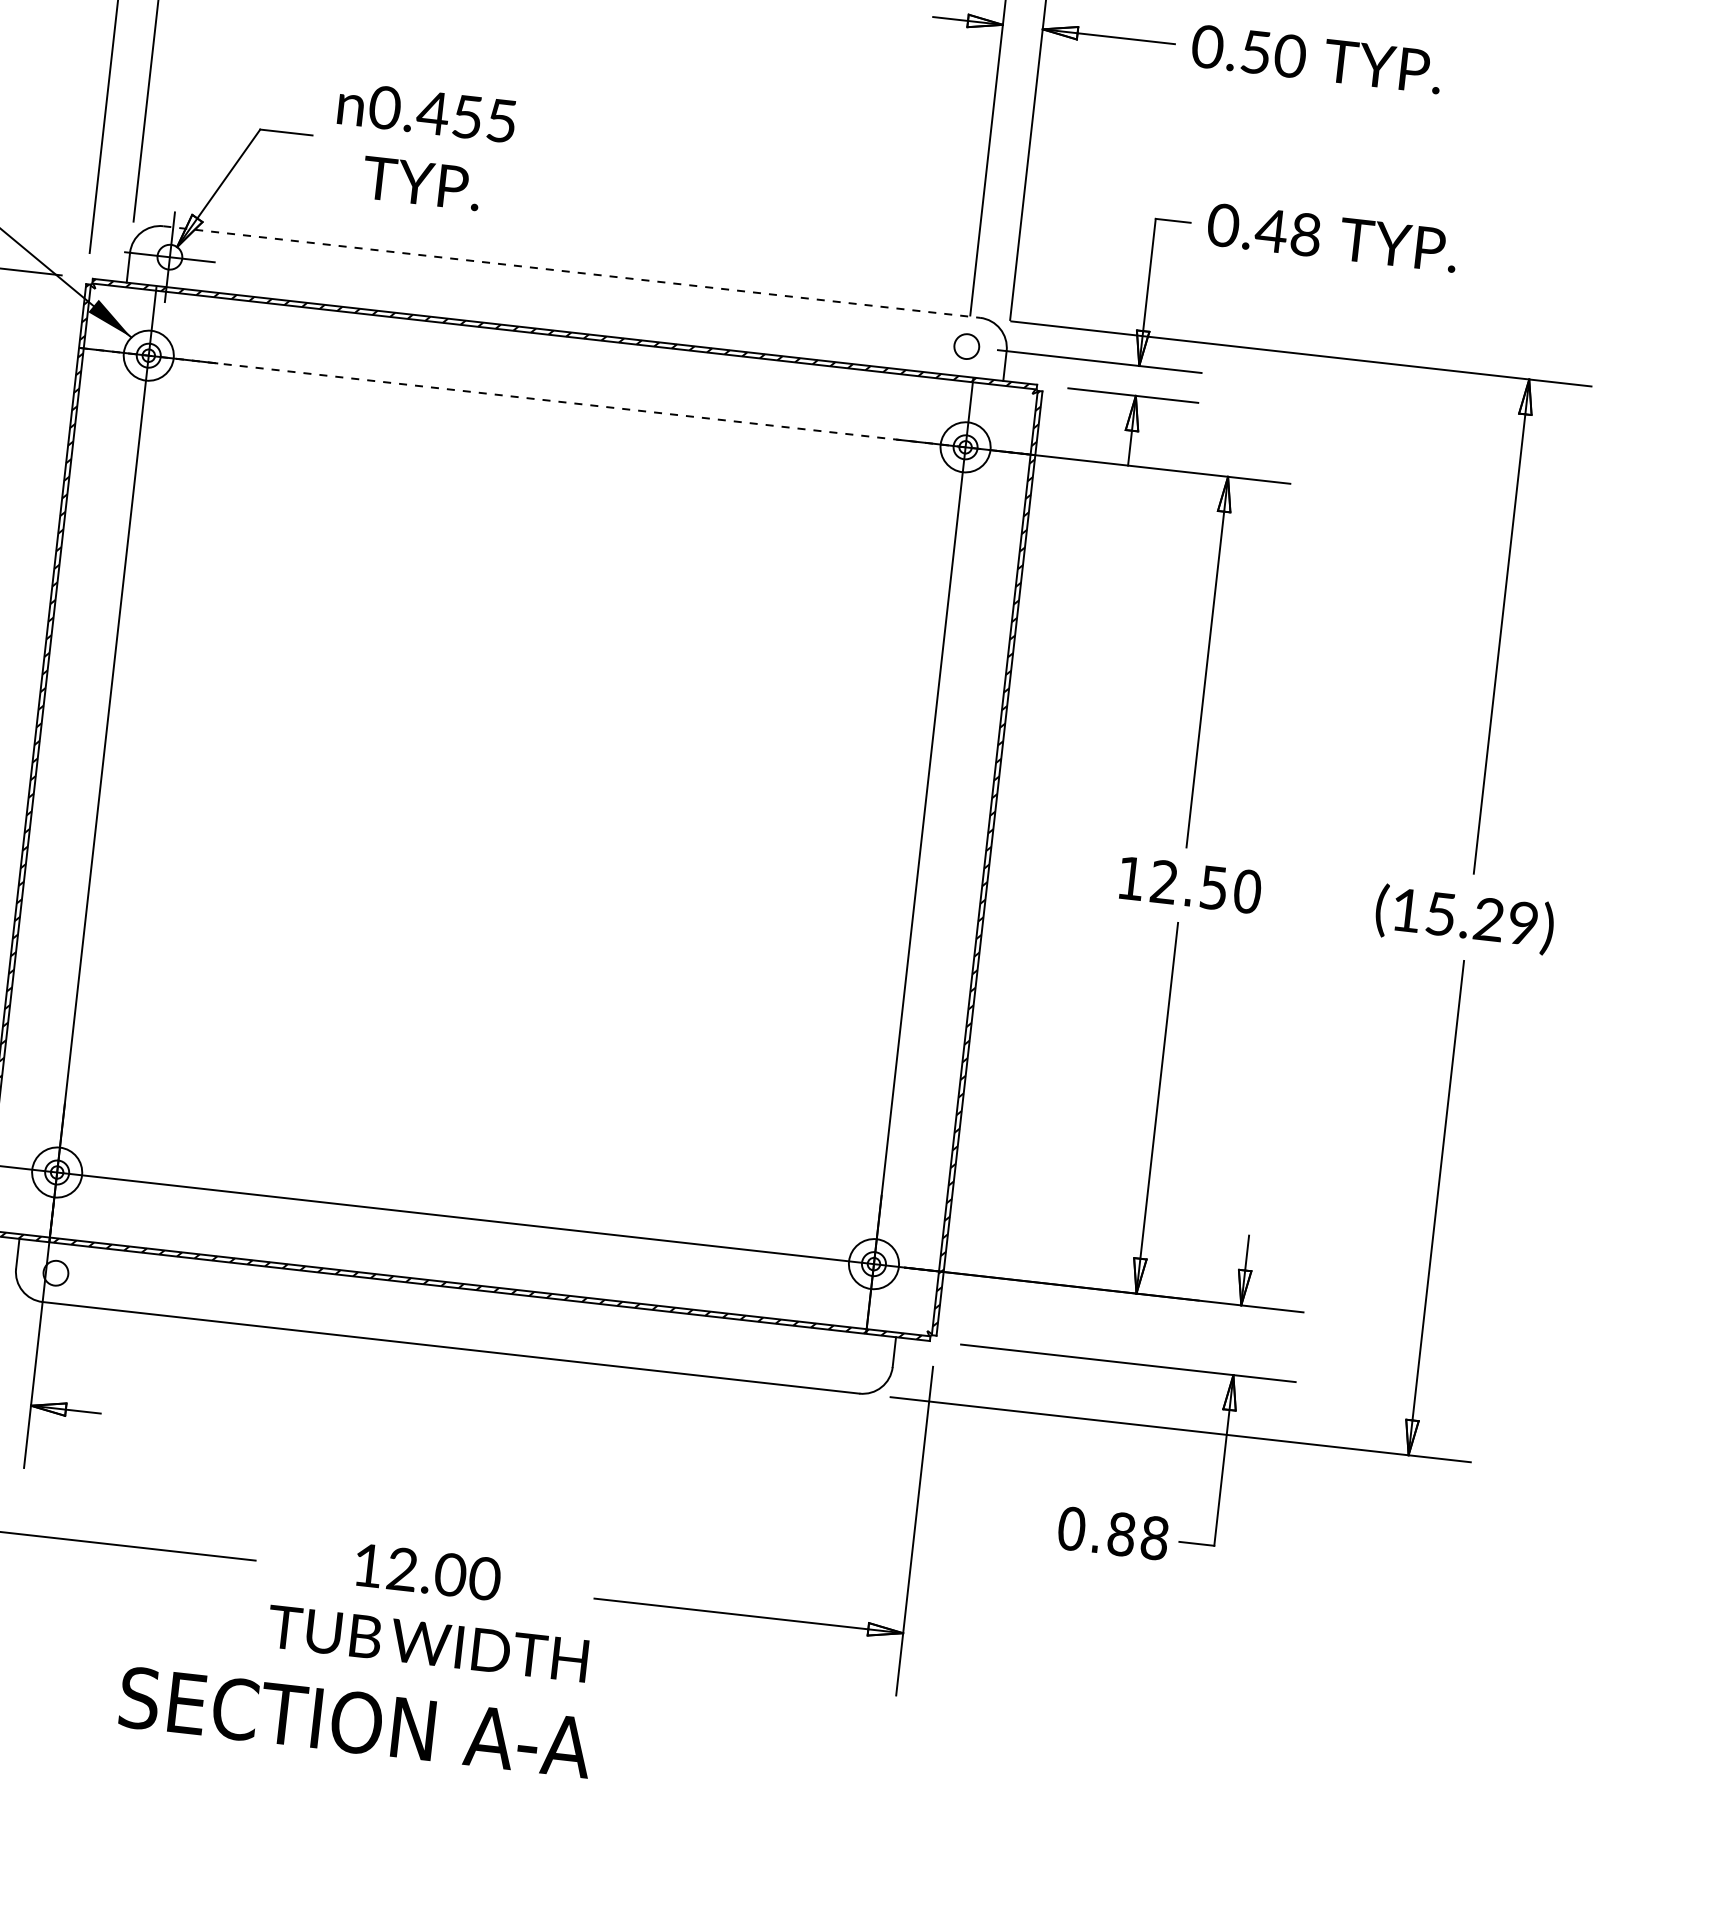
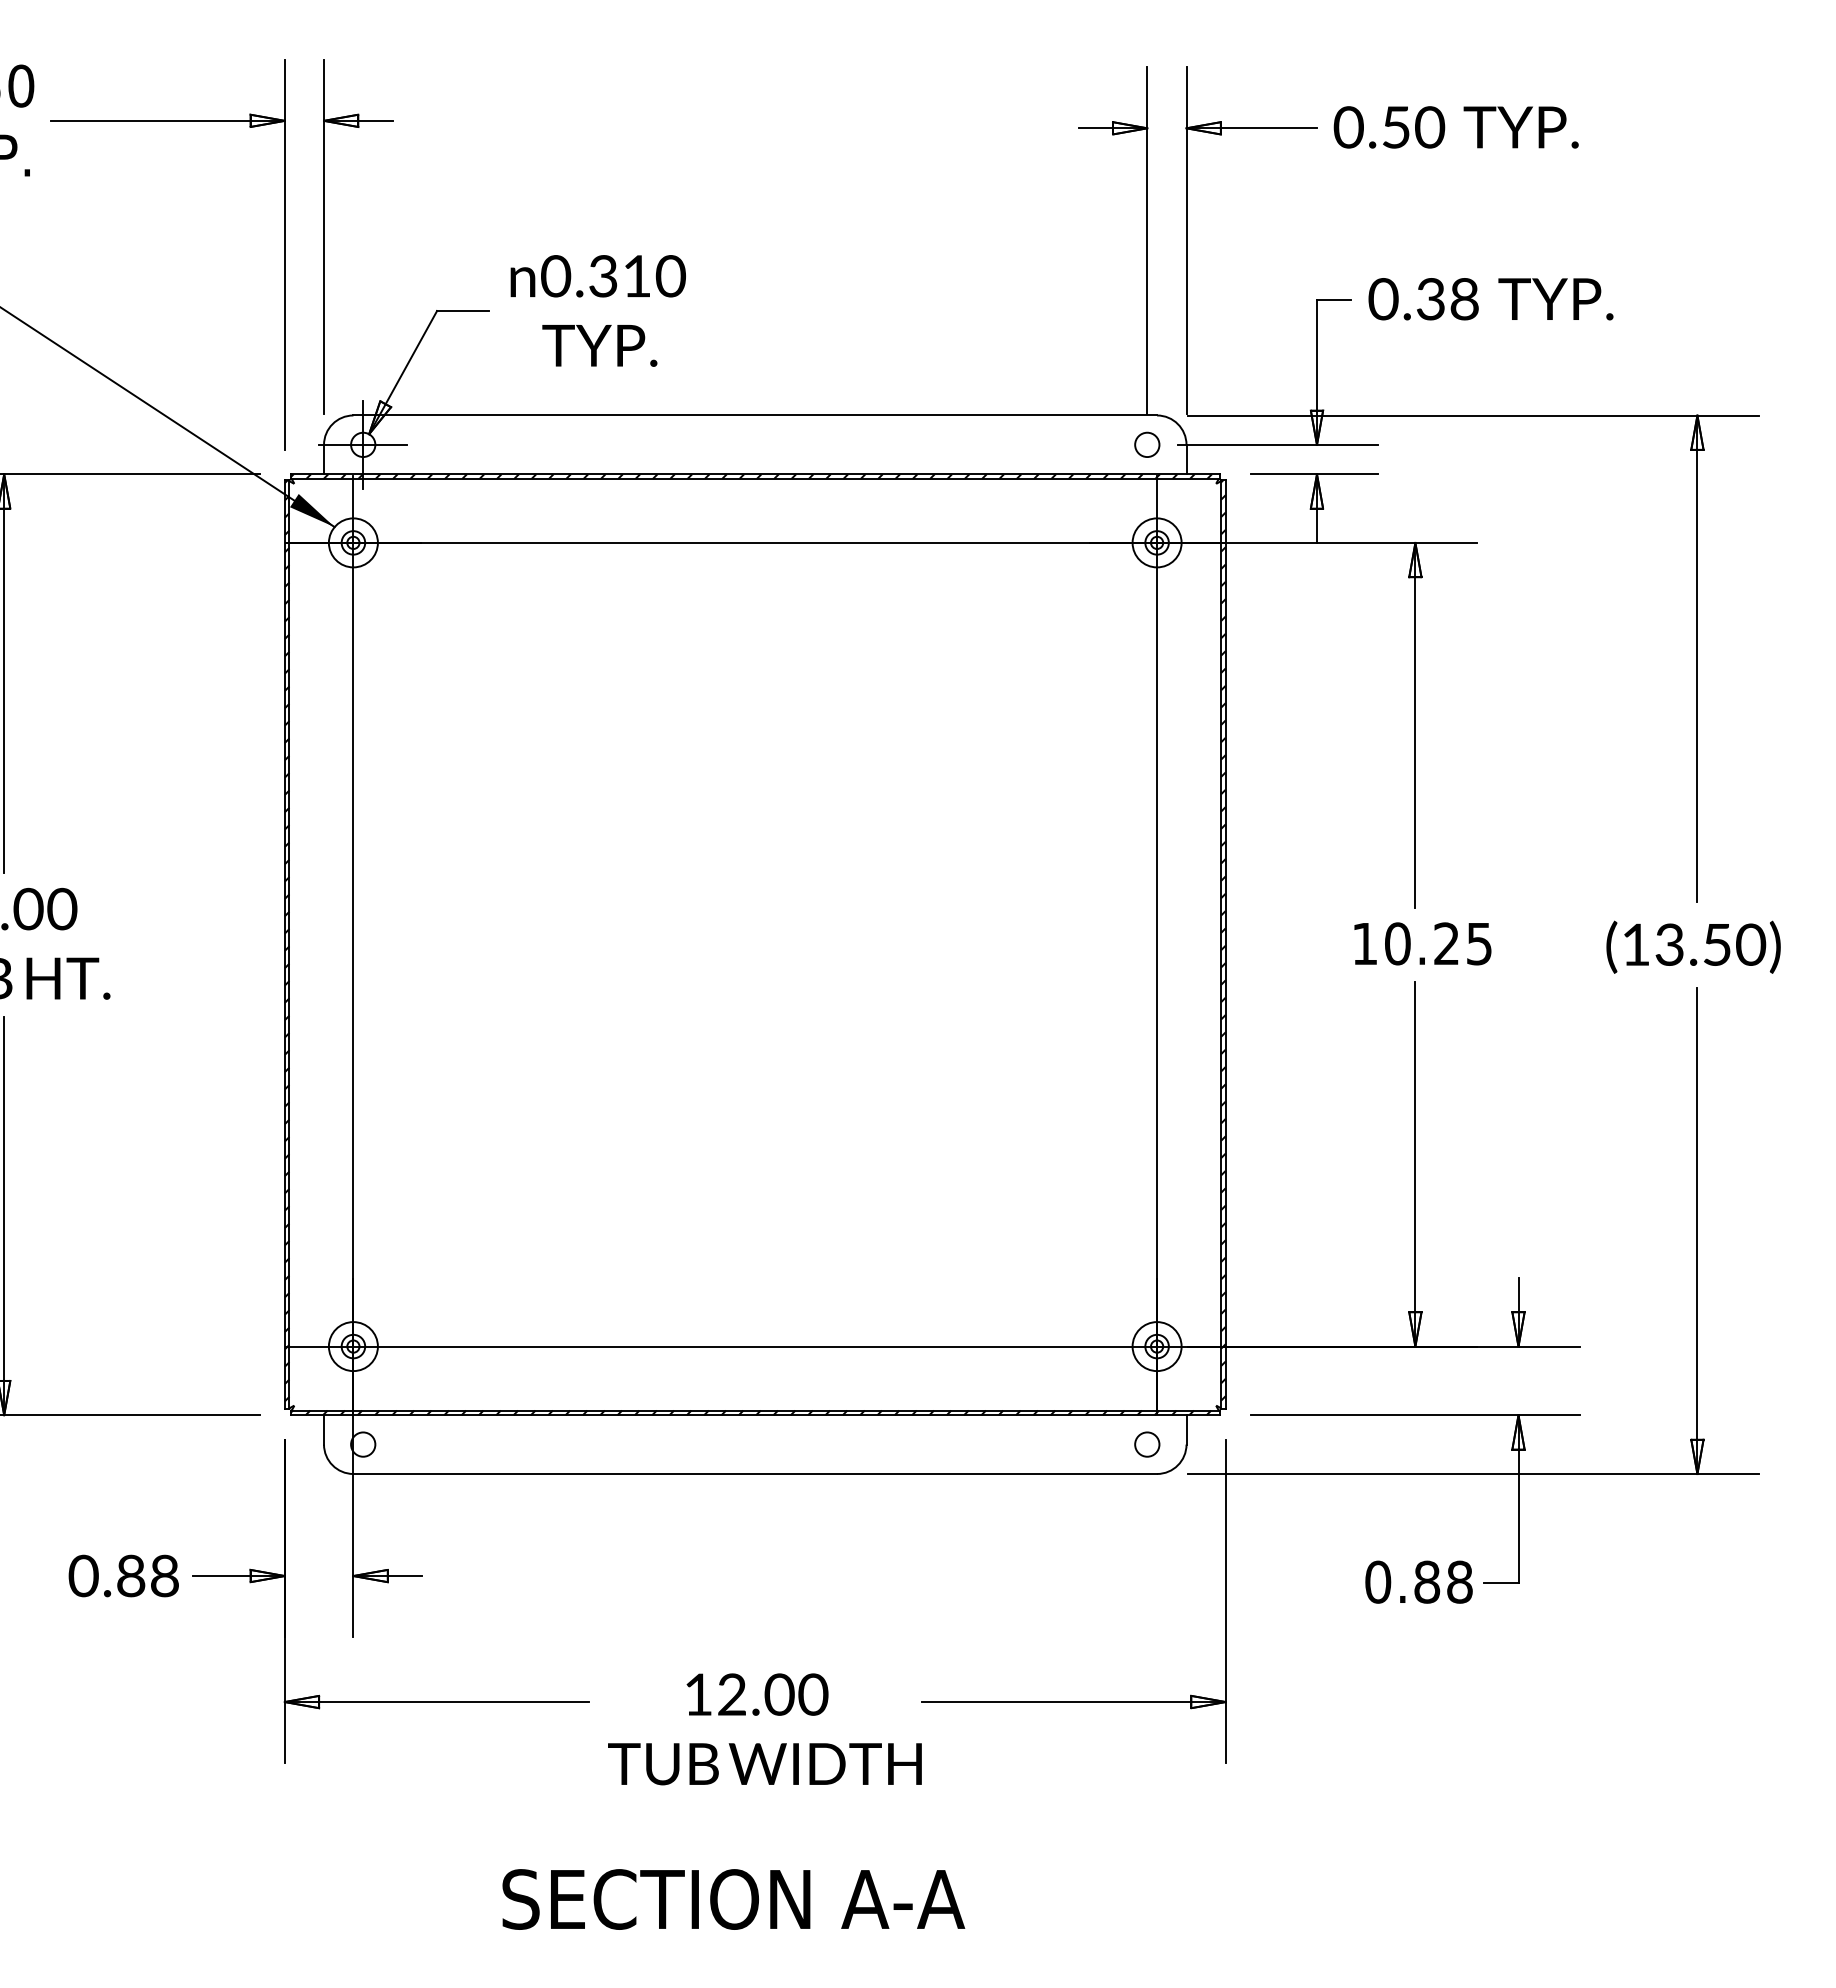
text: (466, 117) -> (636, 276), 0.455 -> 0.310
text: (1271, 231) -> (1430, 299), 0.48 -> 0.38
line: (571, 272) -> (755, 415), dashed -> solid
line: (557, 401) -> (755, 542), dashed -> solid
text: (1205, 886) -> (1438, 943), 12.50 -> 10.25
text: (1482, 918) -> (1710, 944), (15.29) -> (13.50)
circle: (853, 1362) -> (1147, 1444), added
text: (355, 1722) -> (733, 1899), moved

